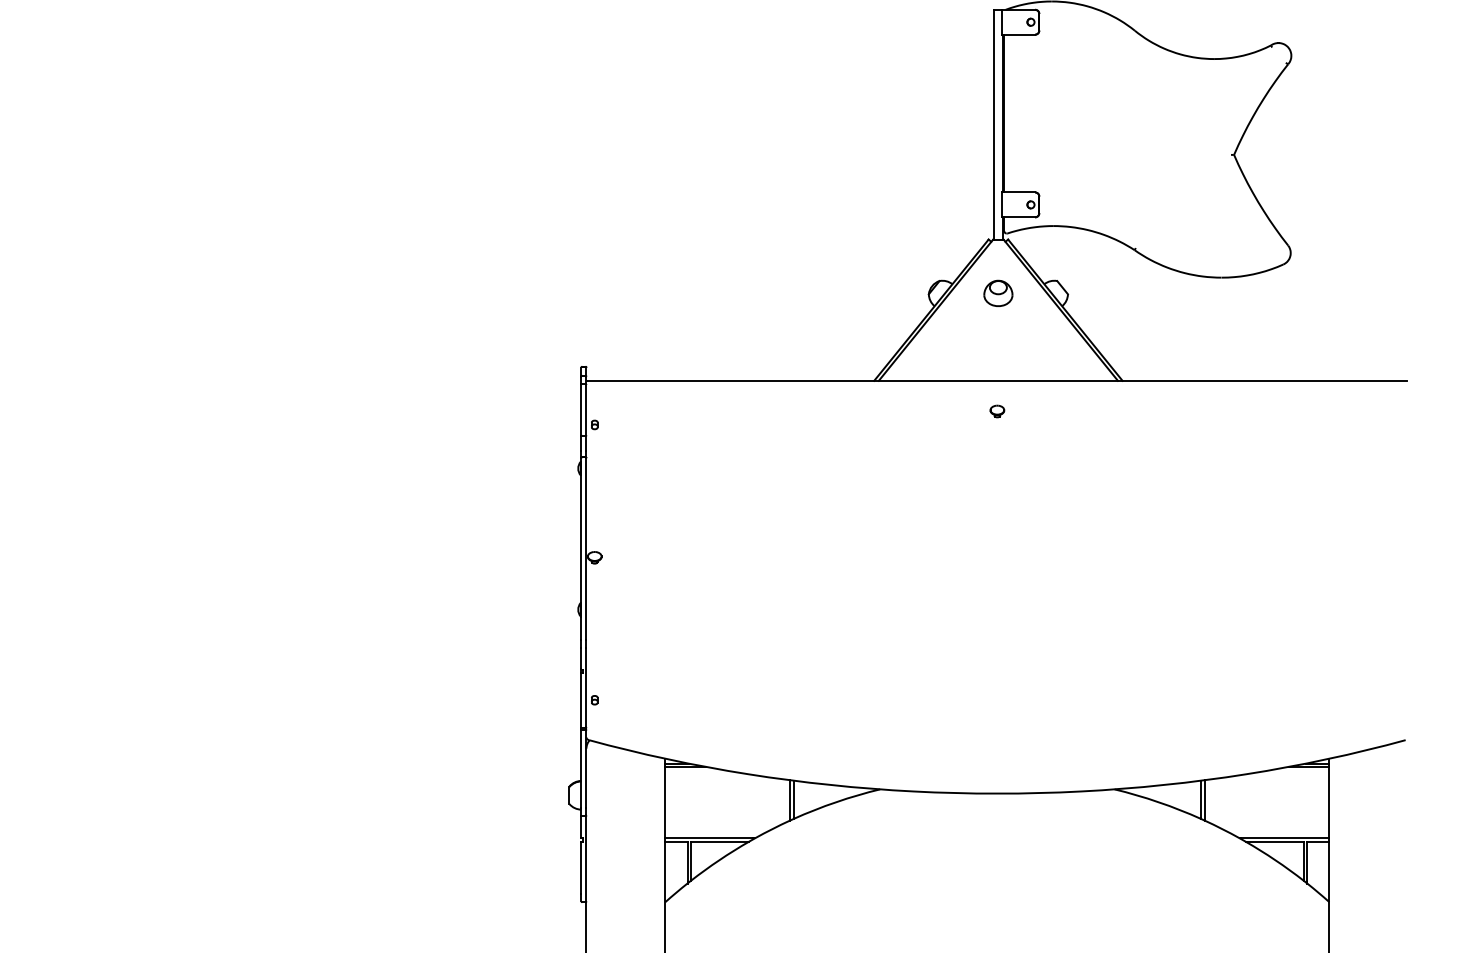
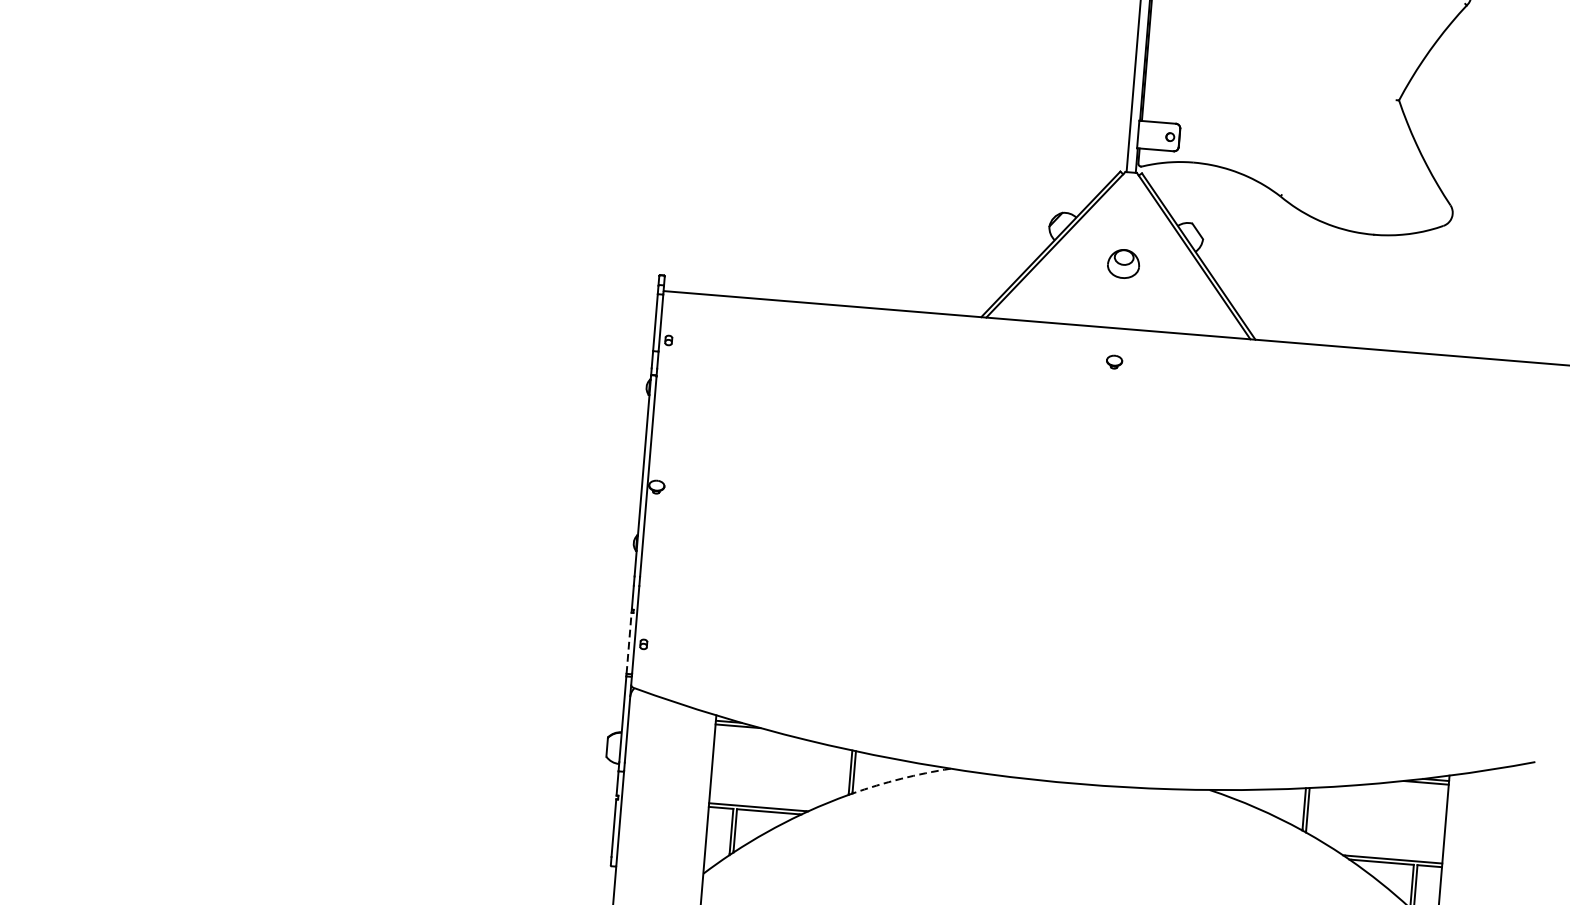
part: (998, 292) -> (1123, 262), moved
line: (581, 700) -> (629, 643), solid -> dashed
arc: (836, 802) -> (901, 779), solid -> dashed

